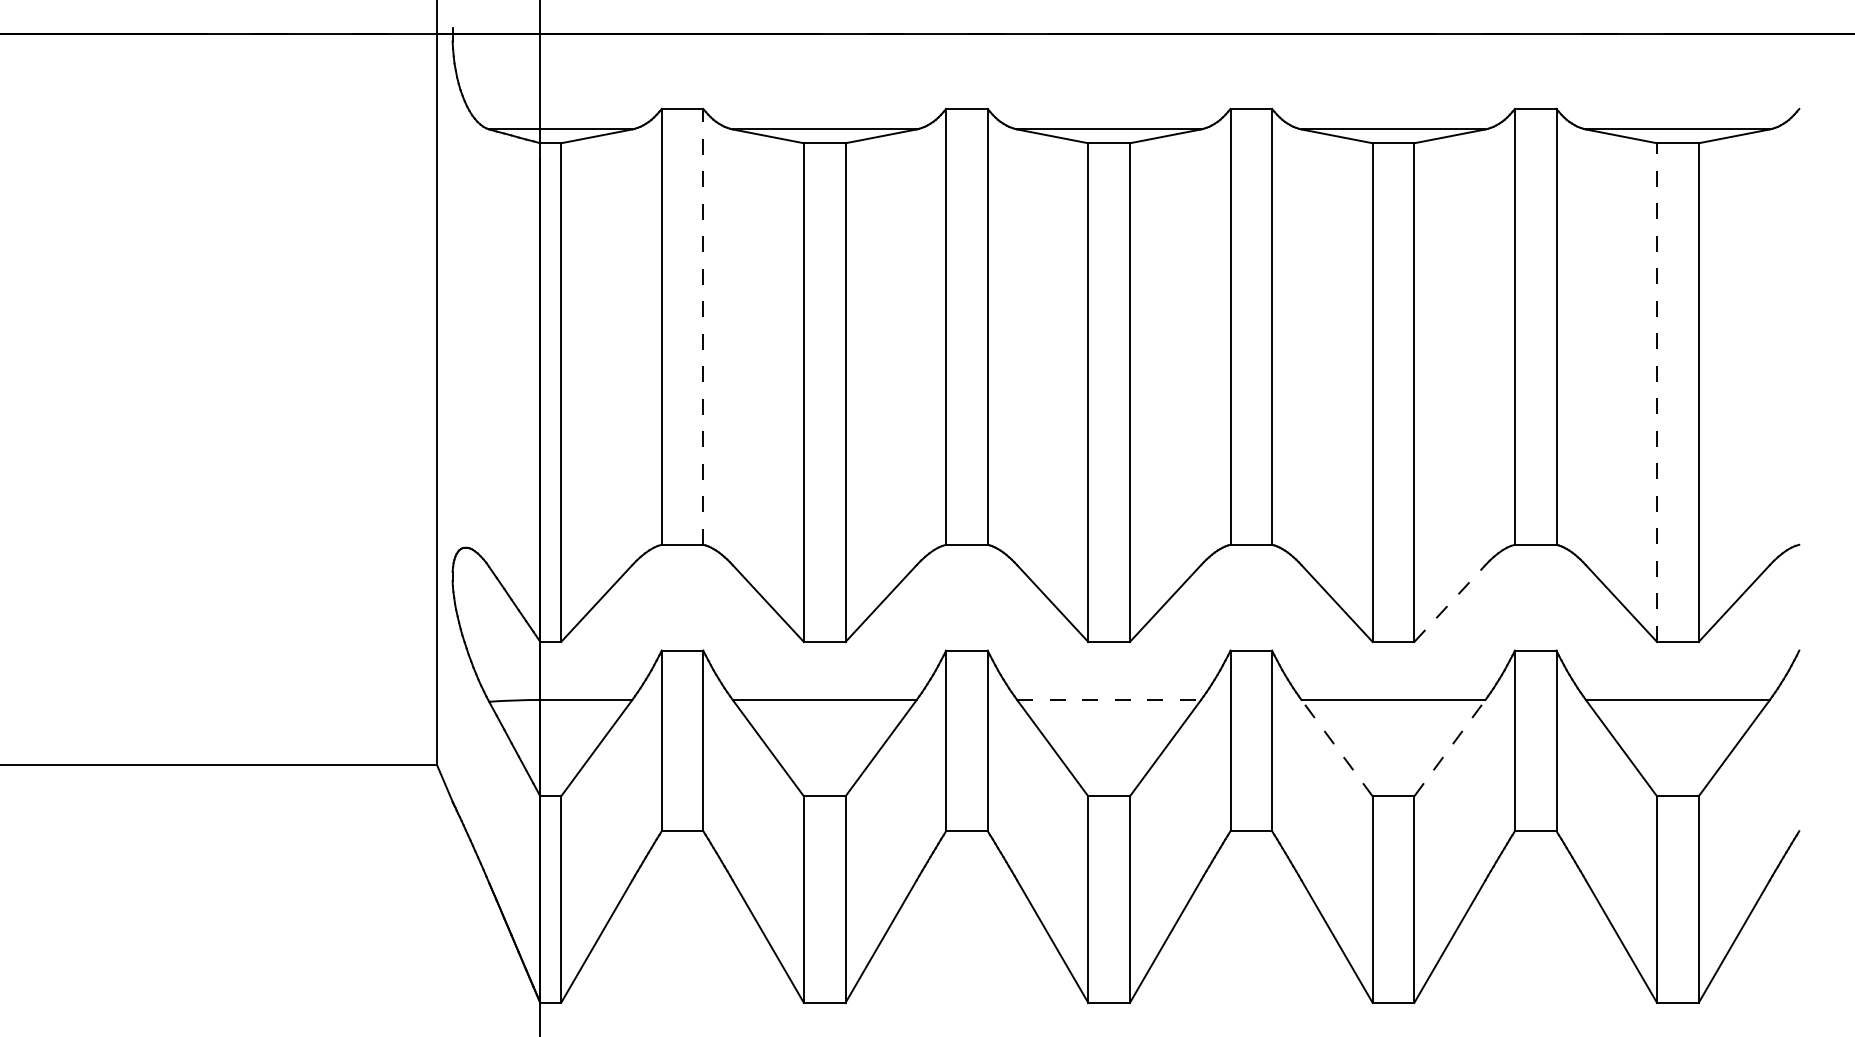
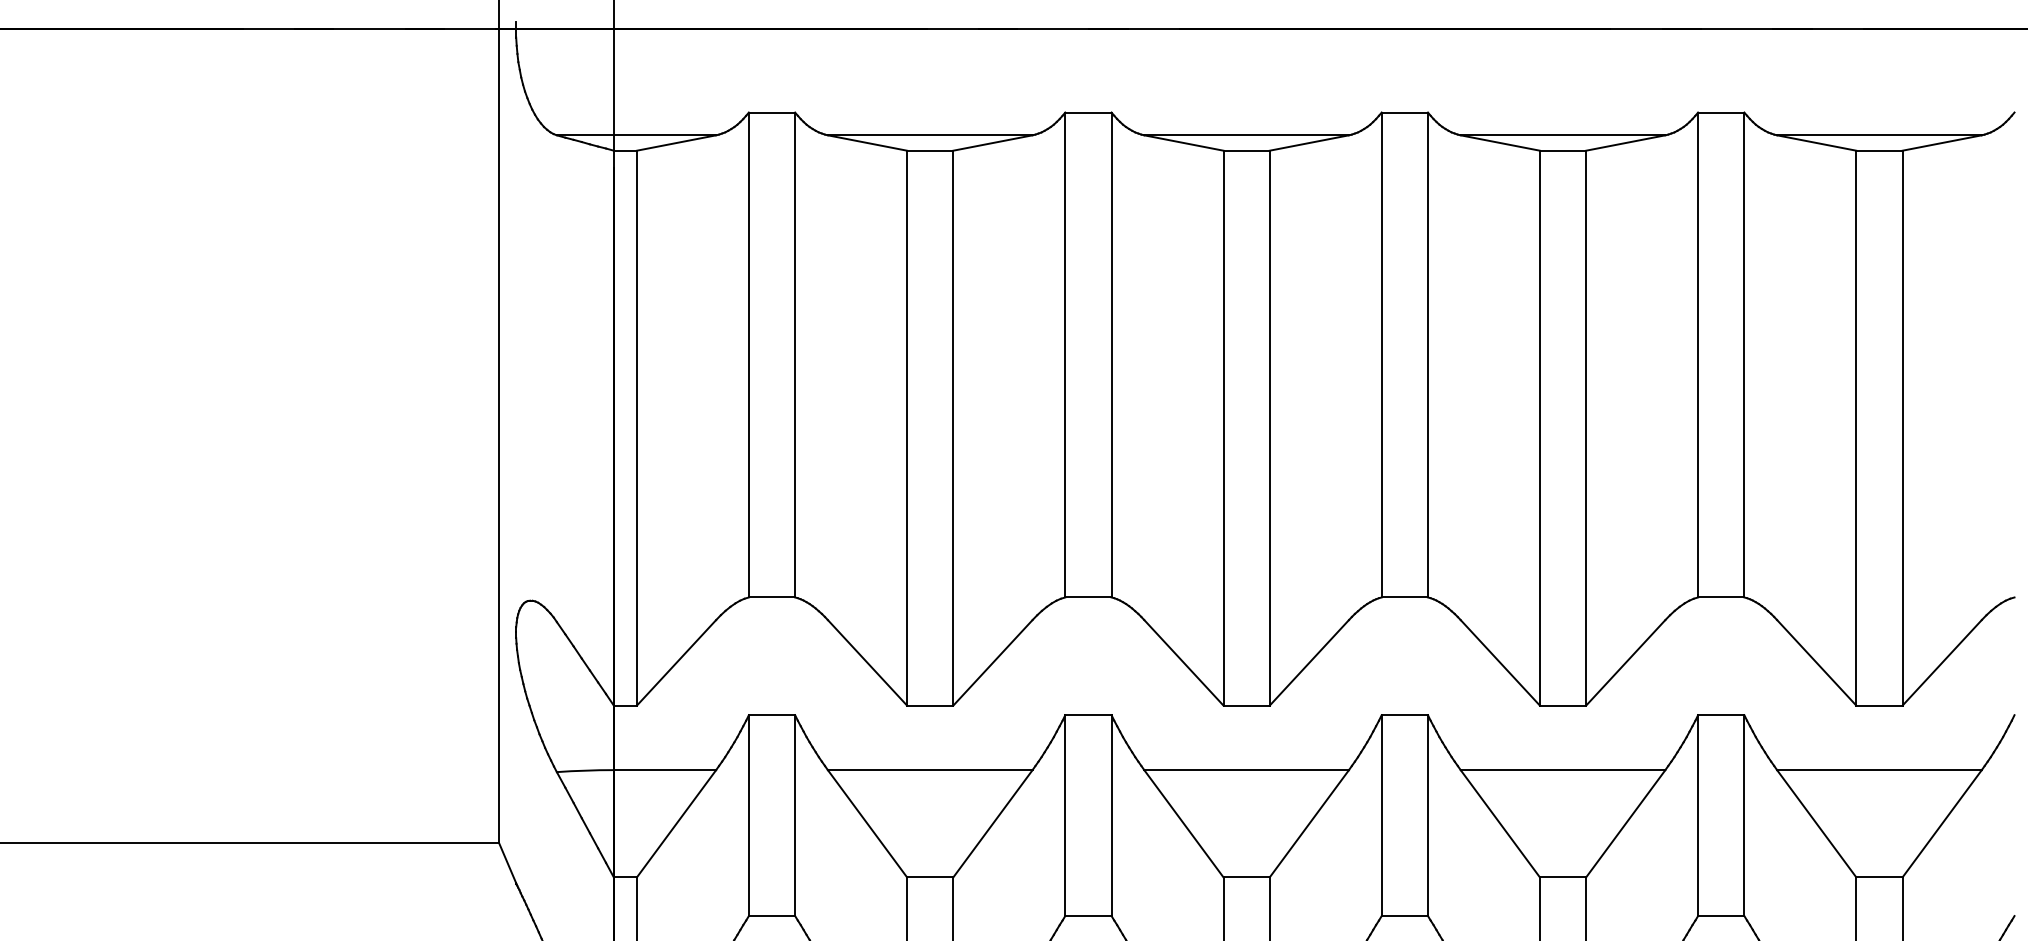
line: (703, 326) -> (795, 354), dashed -> solid
line: (1657, 392) -> (1856, 427), dashed -> solid
line: (1450, 603) -> (1626, 662), dashed -> solid
line: (1109, 700) -> (1247, 770), dashed -> solid
line: (1337, 748) -> (1500, 824), dashed -> solid
line: (1449, 748) -> (1625, 824), dashed -> solid

